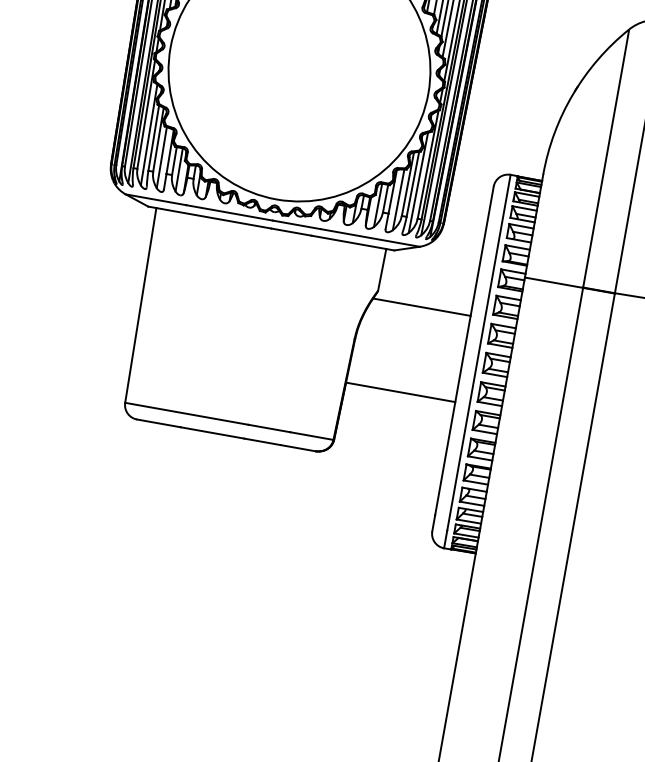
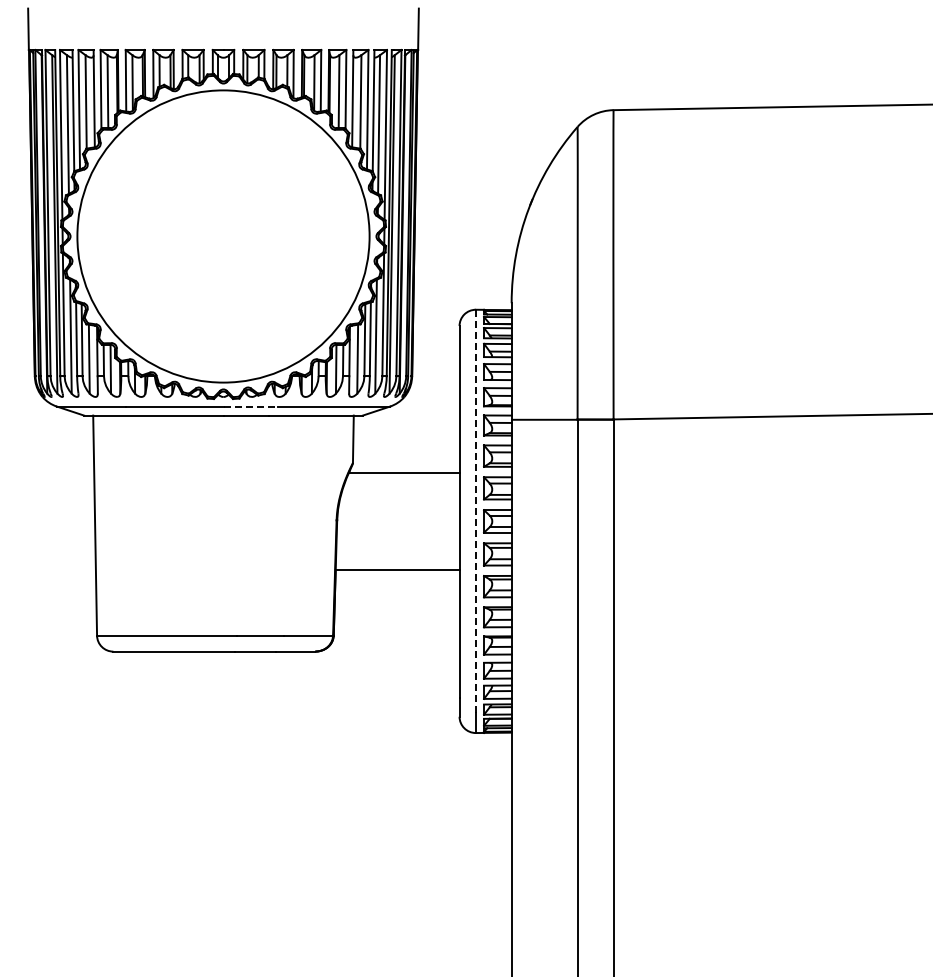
line: (297, 224) -> (251, 406), solid -> dashed
line: (478, 352) -> (475, 511), solid -> dashed

